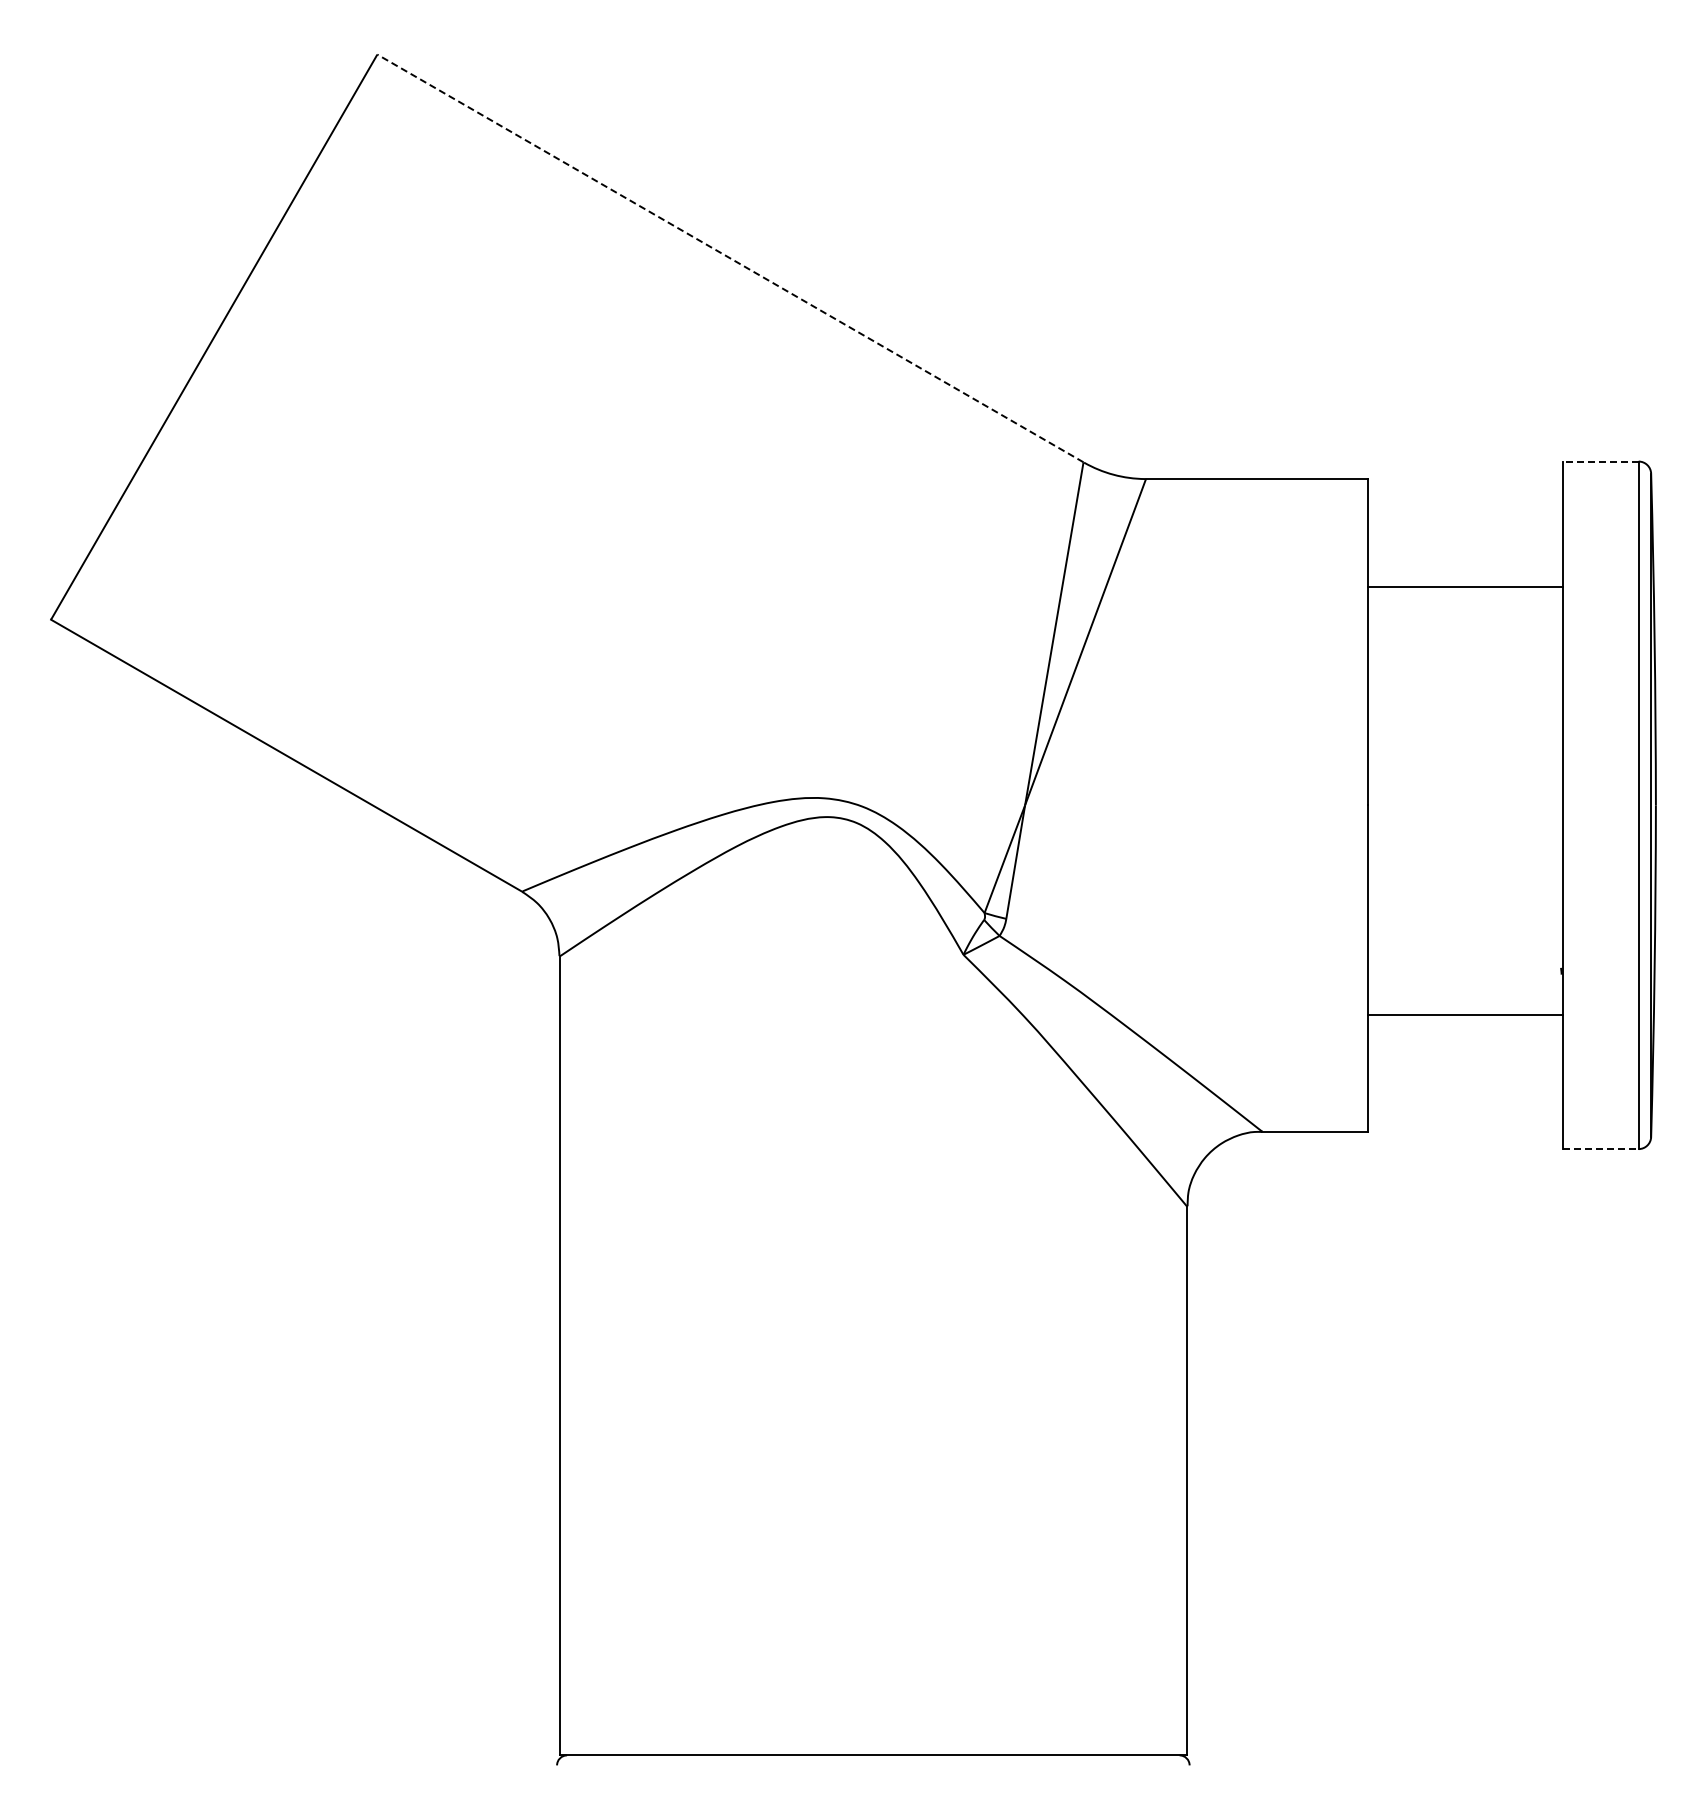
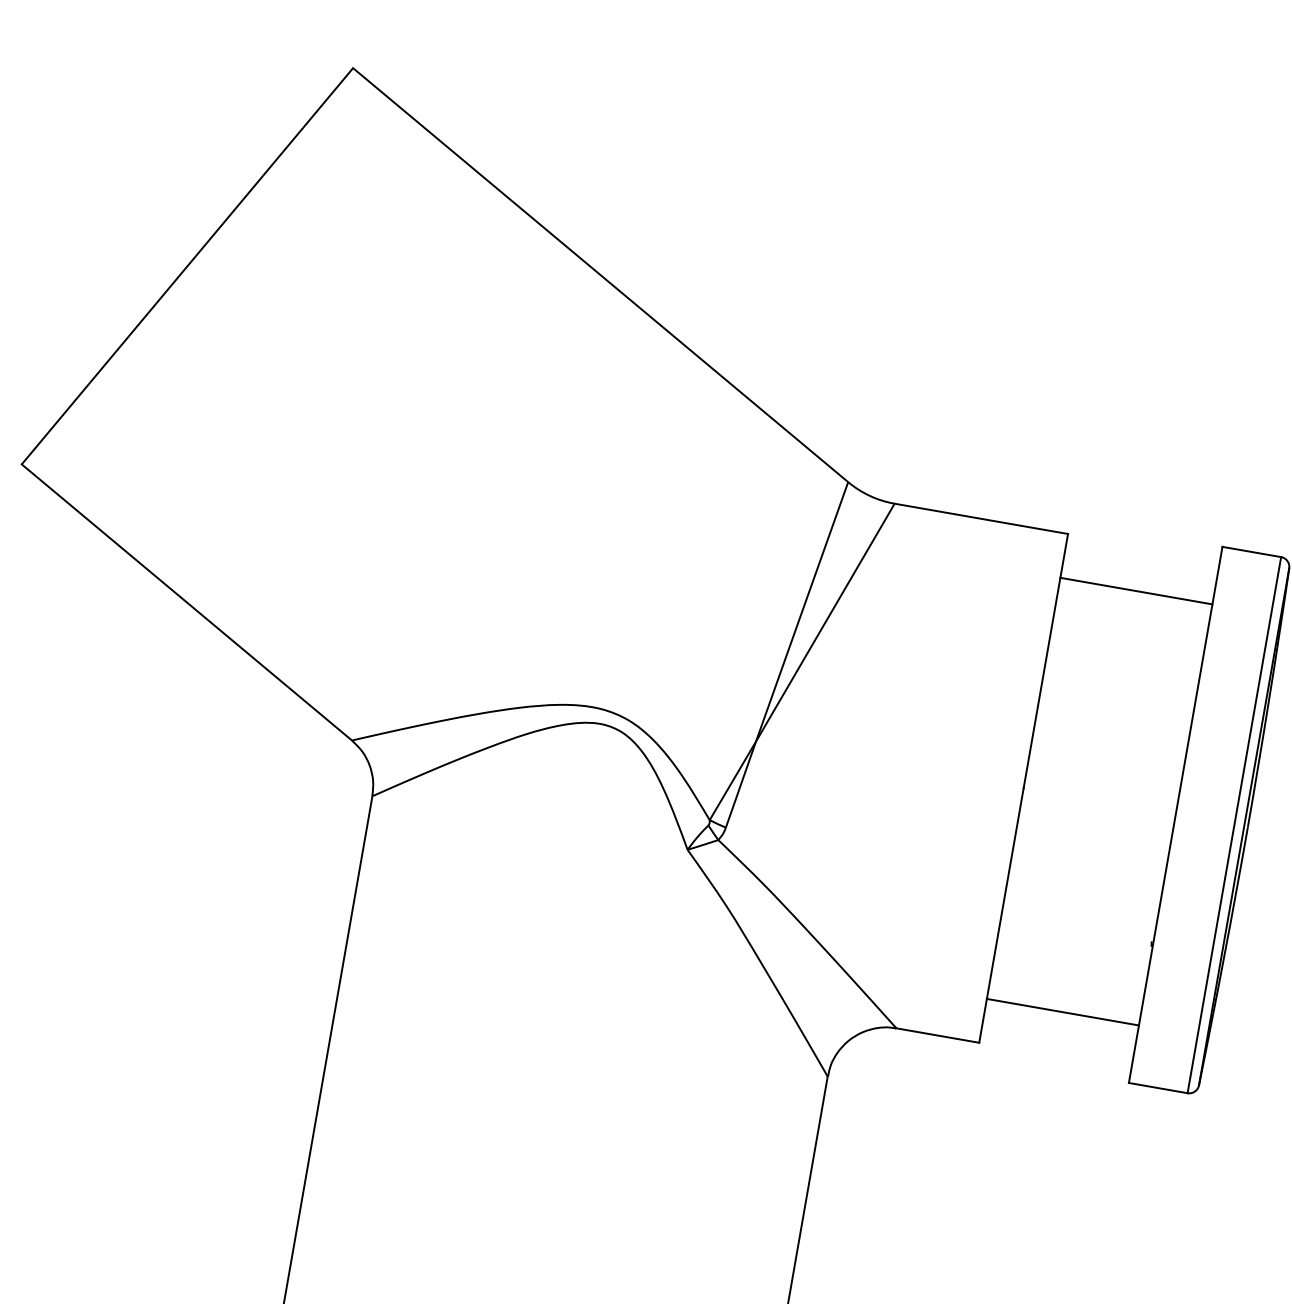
line: (730, 258) -> (600, 275), dashed -> solid
line: (1601, 461) -> (1252, 552), dashed -> solid
line: (1465, 587) -> (1136, 591), moved
line: (1465, 1015) -> (1062, 1012), moved
line: (1601, 1149) -> (1158, 1088), dashed -> solid

